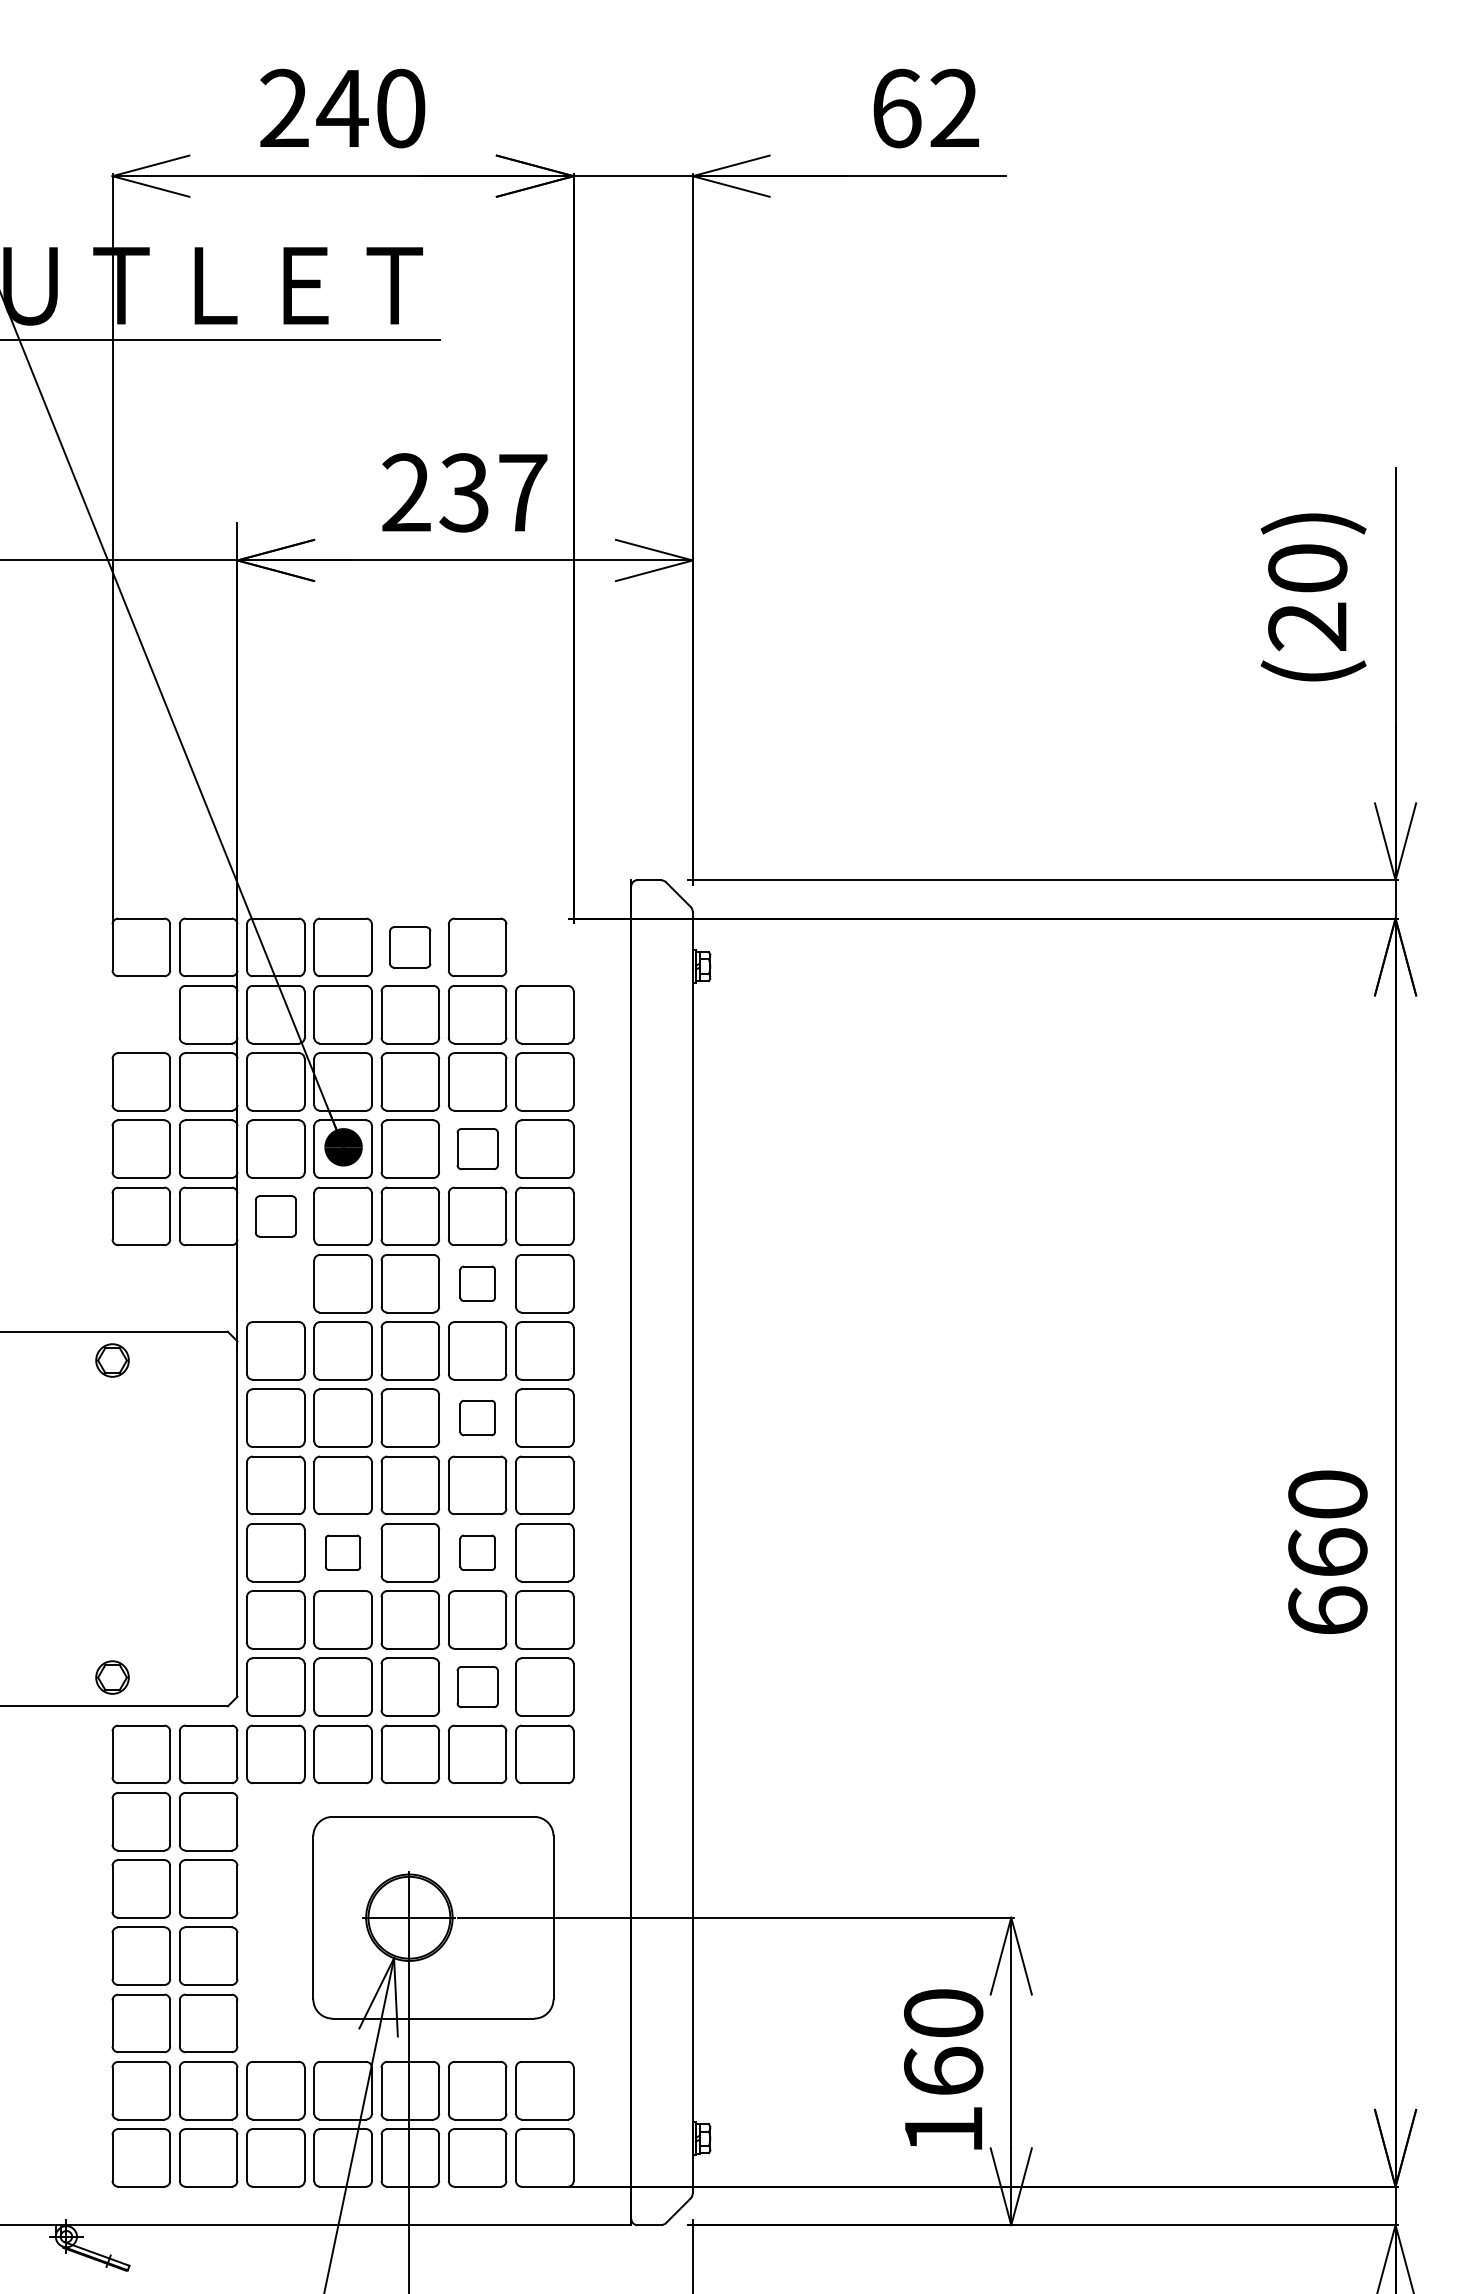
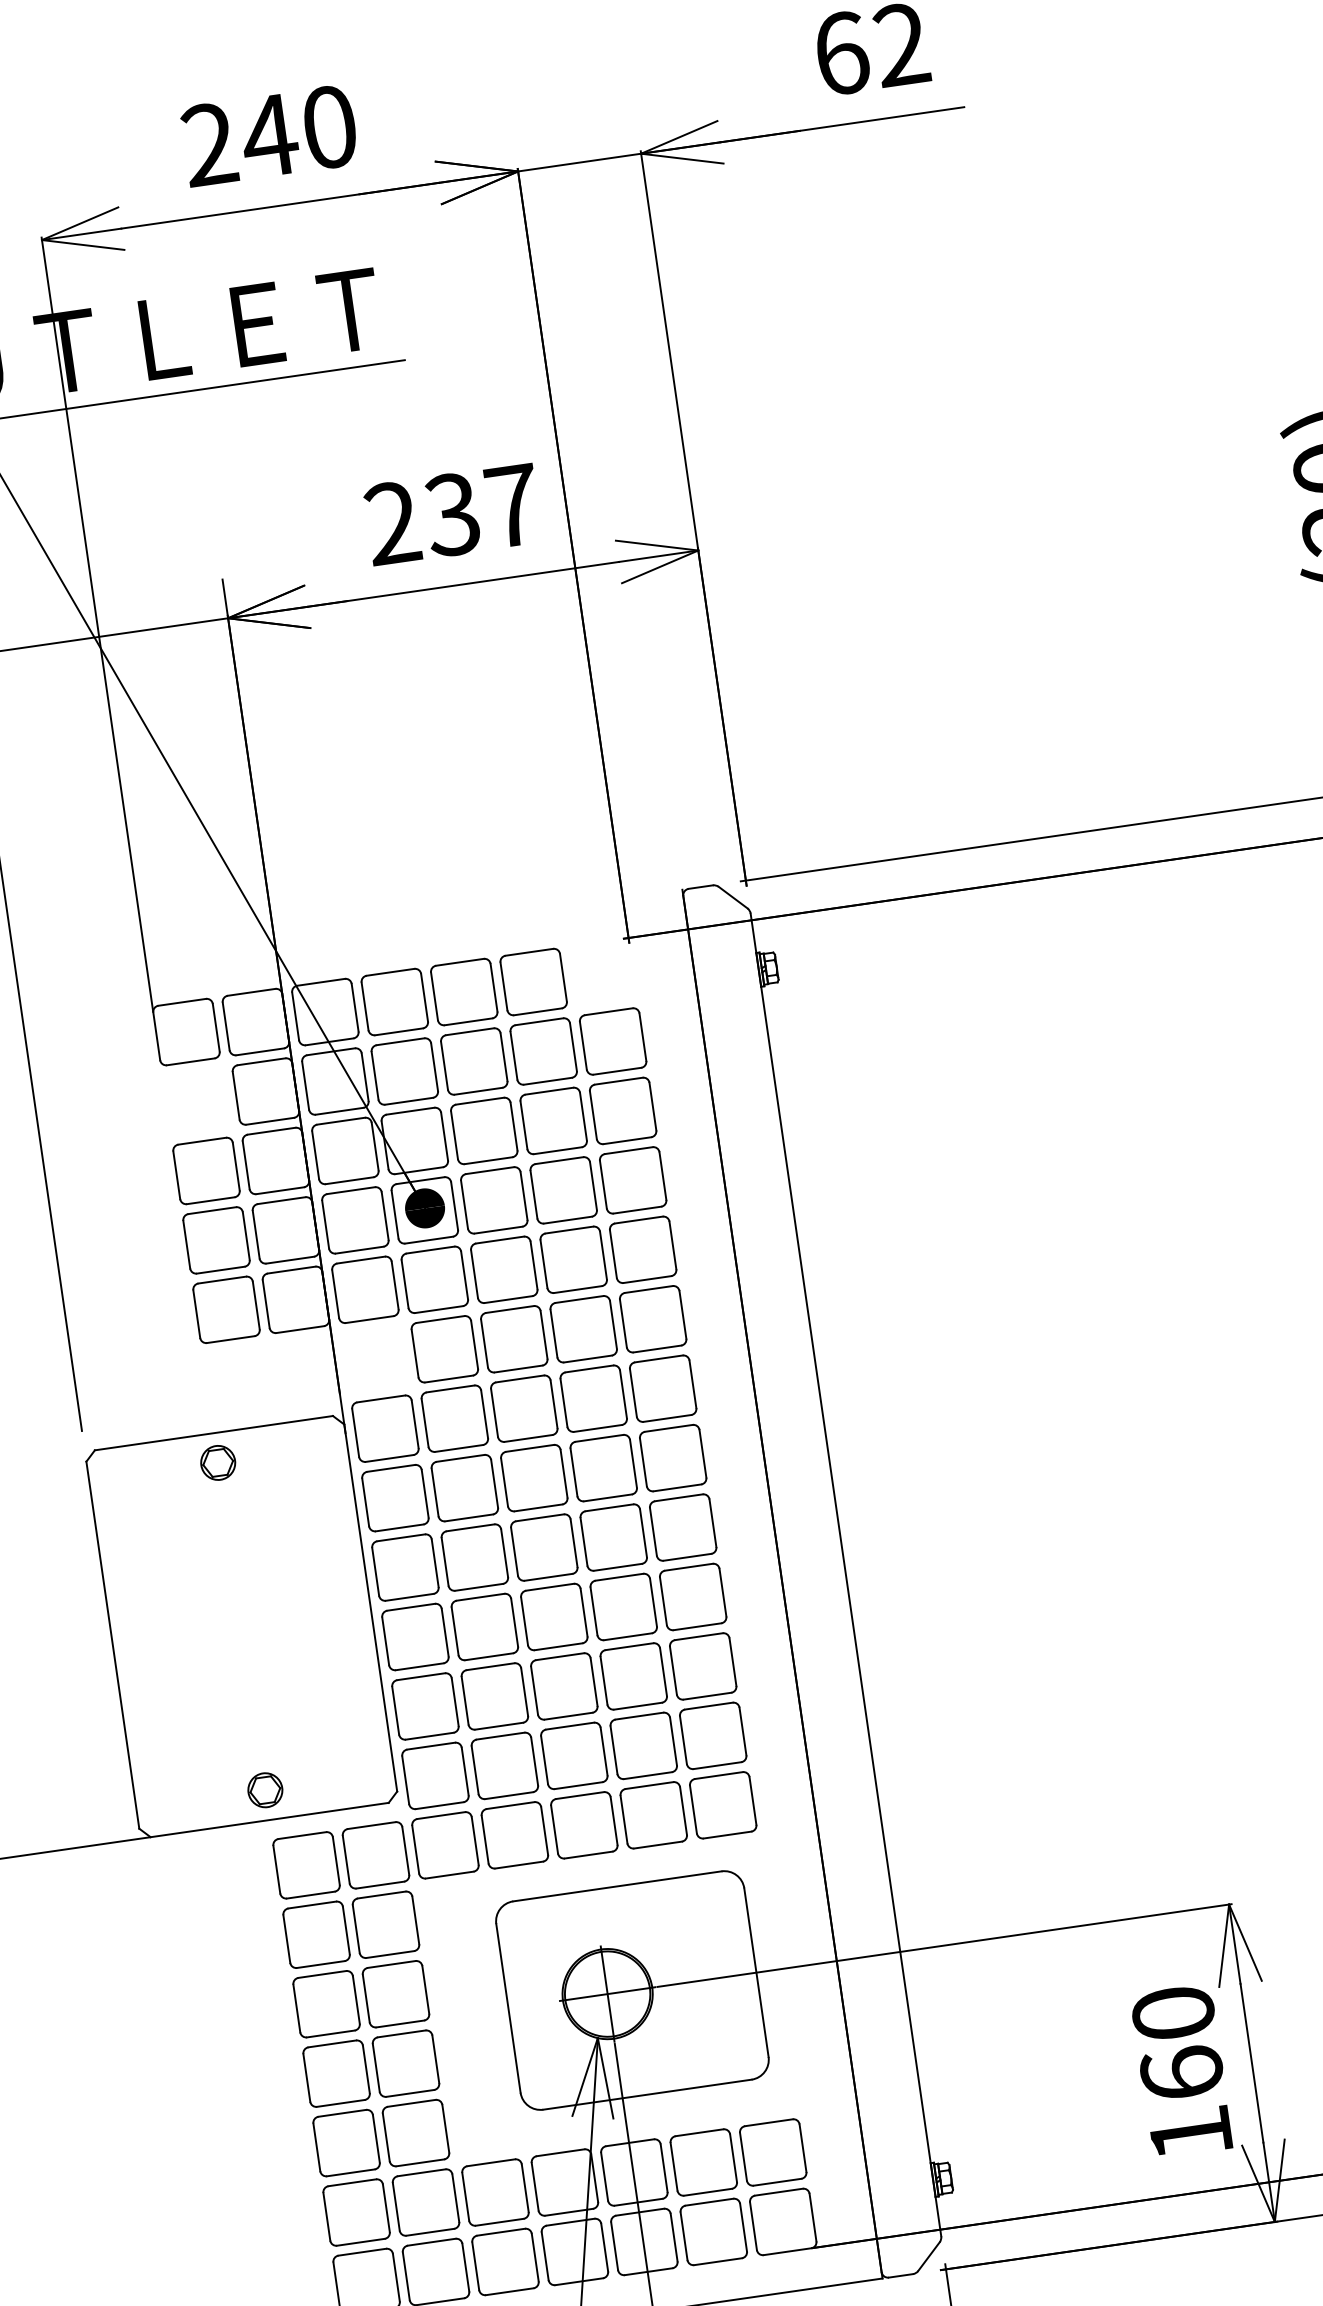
part: (409, 947) -> (463, 992), size x1.43
part: (477, 1148) -> (563, 1189), size x1.43
part: (275, 1216) -> (365, 1289), size x1.43
part: (477, 1283) -> (583, 1329), size x1.67
part: (477, 1417) -> (603, 1467), size x1.67
part: (342, 1552) -> (484, 1626), size x1.67
part: (477, 1552) -> (623, 1606), size x1.67
part: (477, 1686) -> (643, 1745), size x1.43

